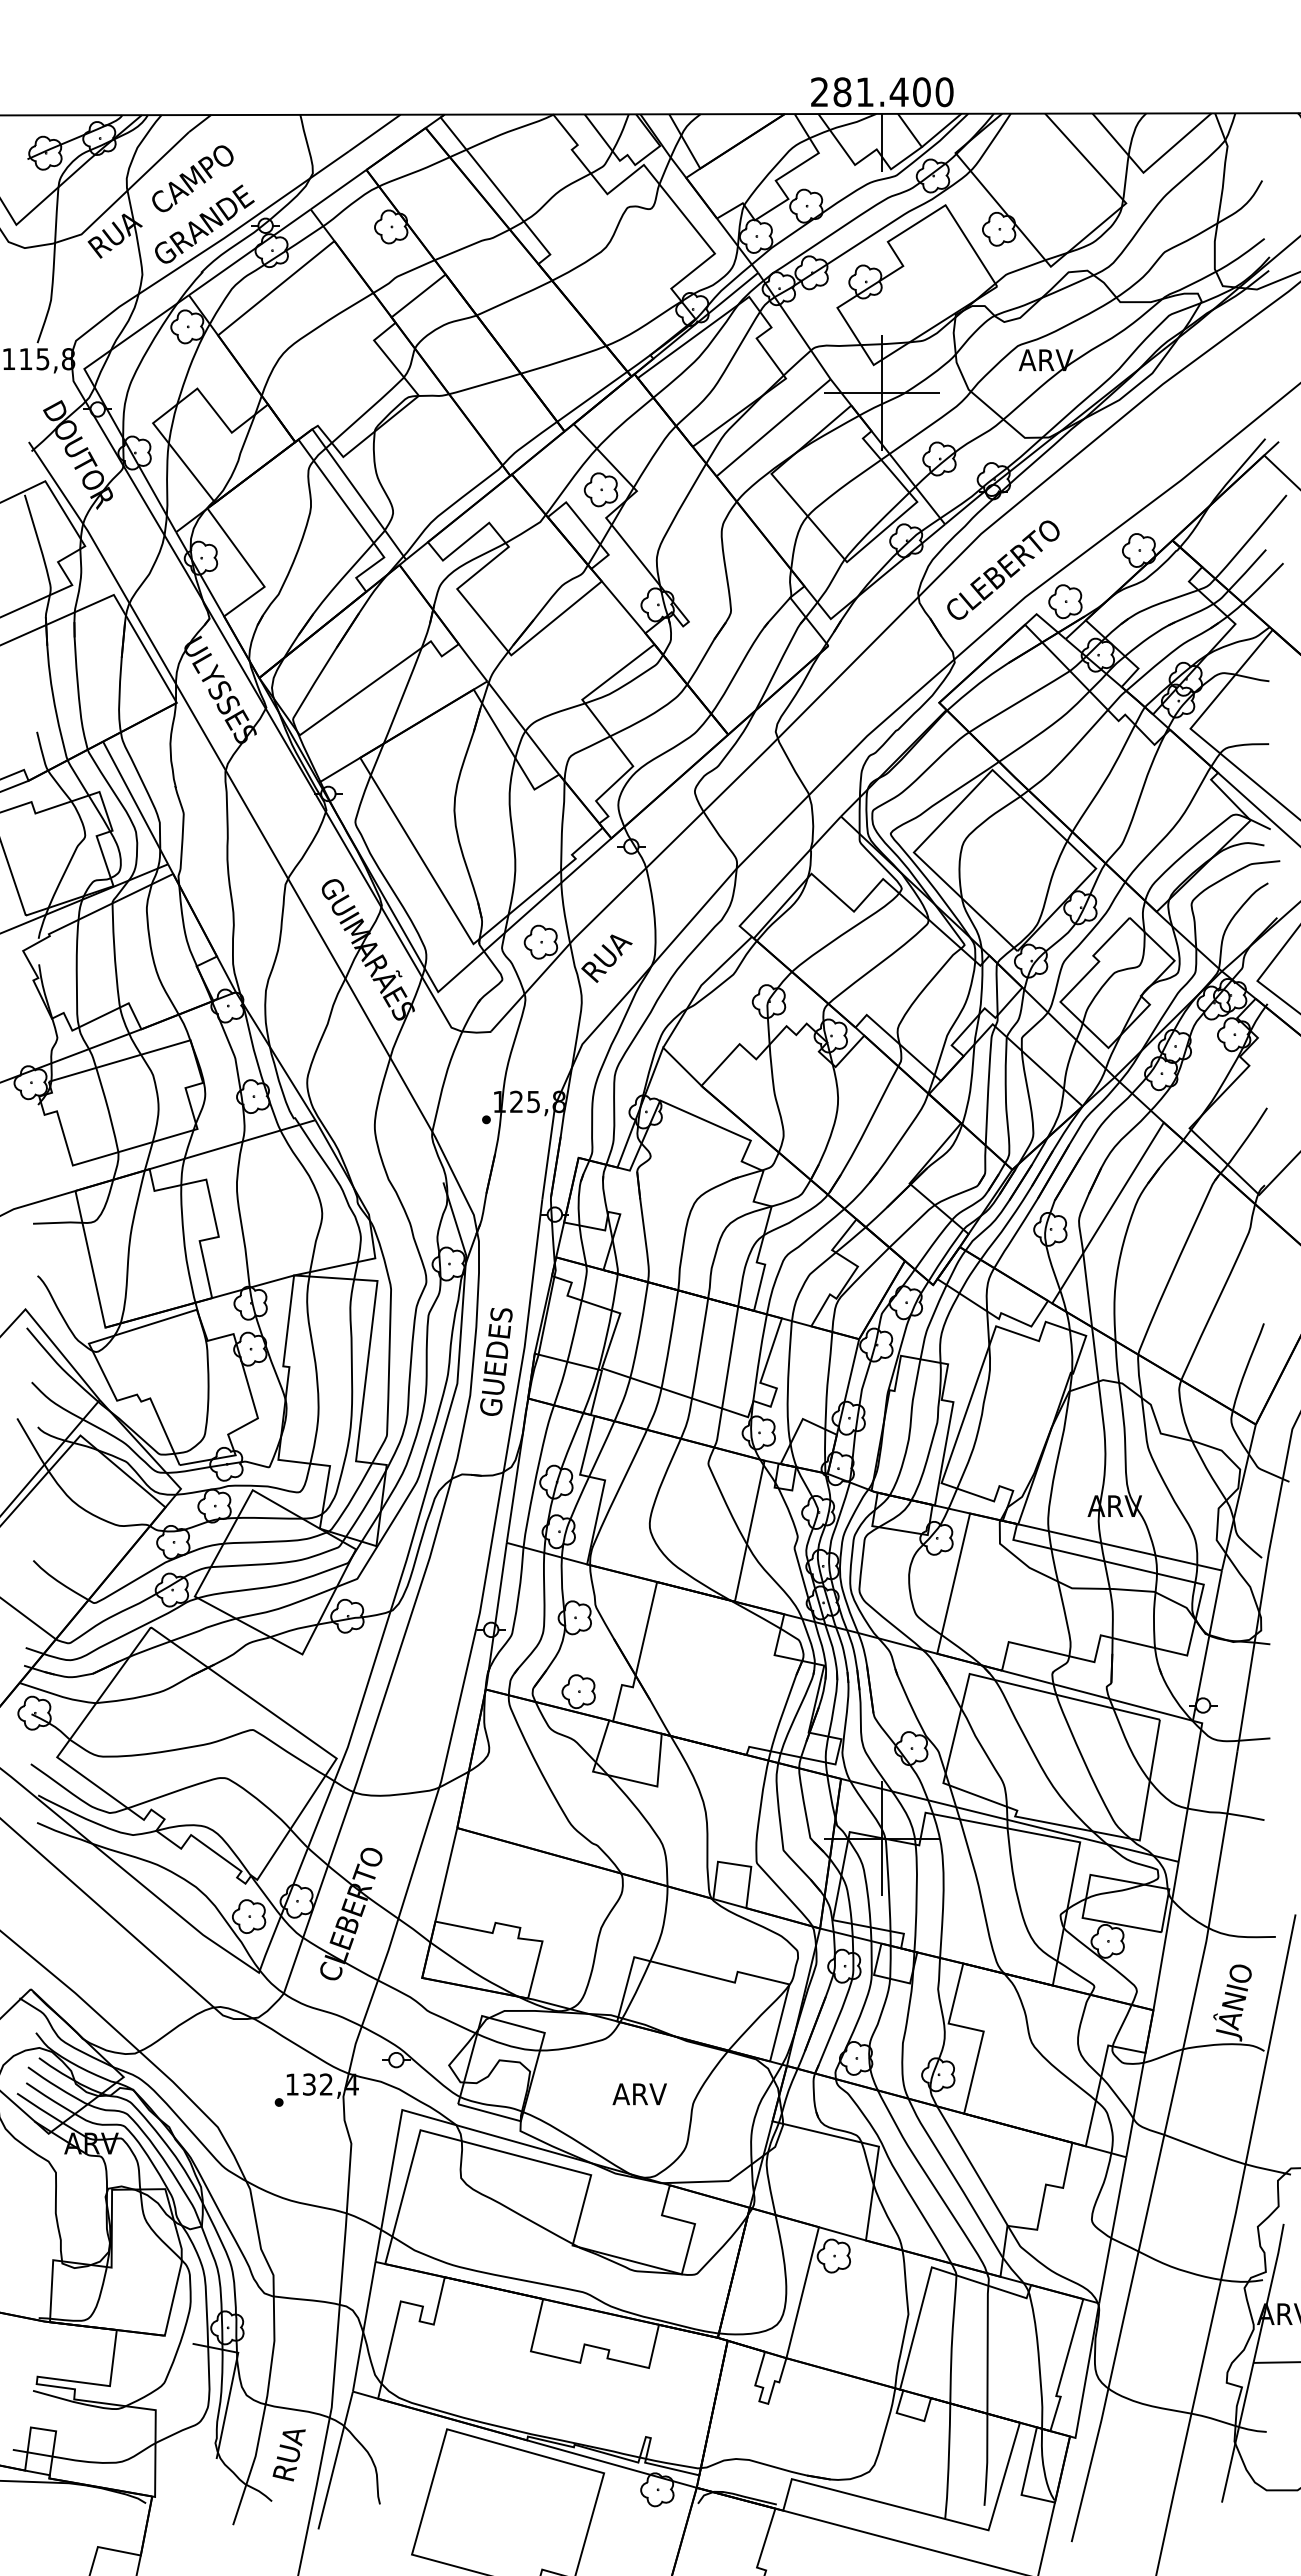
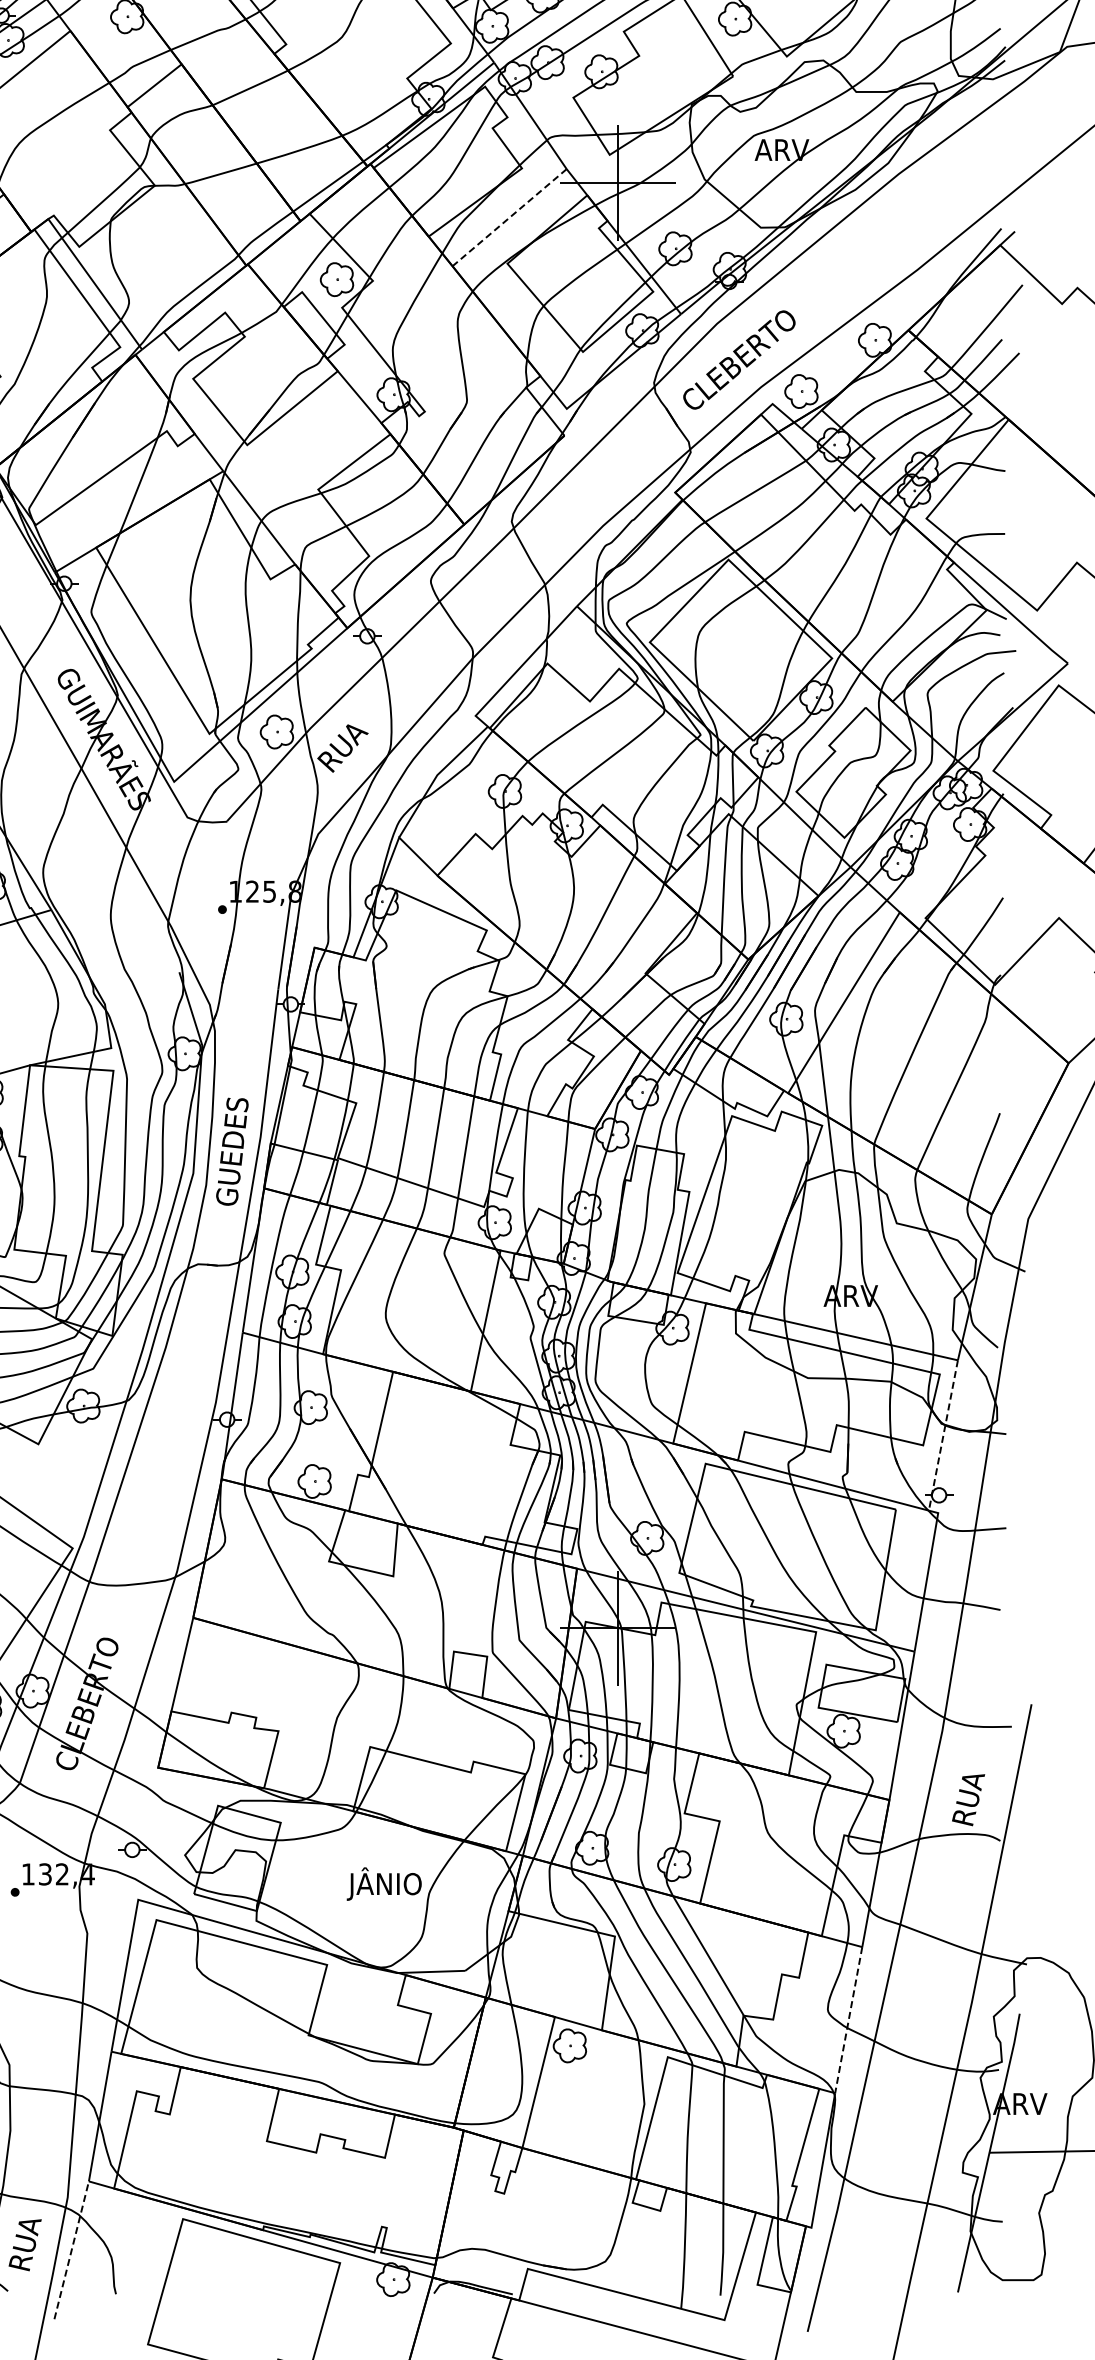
line: (773, 427) -> (509, 217), solid -> dashed
line: (1207, 1645) -> (943, 1435), solid -> dashed
text: (1232, 2002) -> (968, 1792), JÂNIO -> RUA
text: (647, 2094) -> (383, 1884), ARV -> JÂNIO
line: (1112, 2230) -> (848, 2020), solid -> dashed
line: (335, 2460) -> (71, 2250), solid -> dashed

